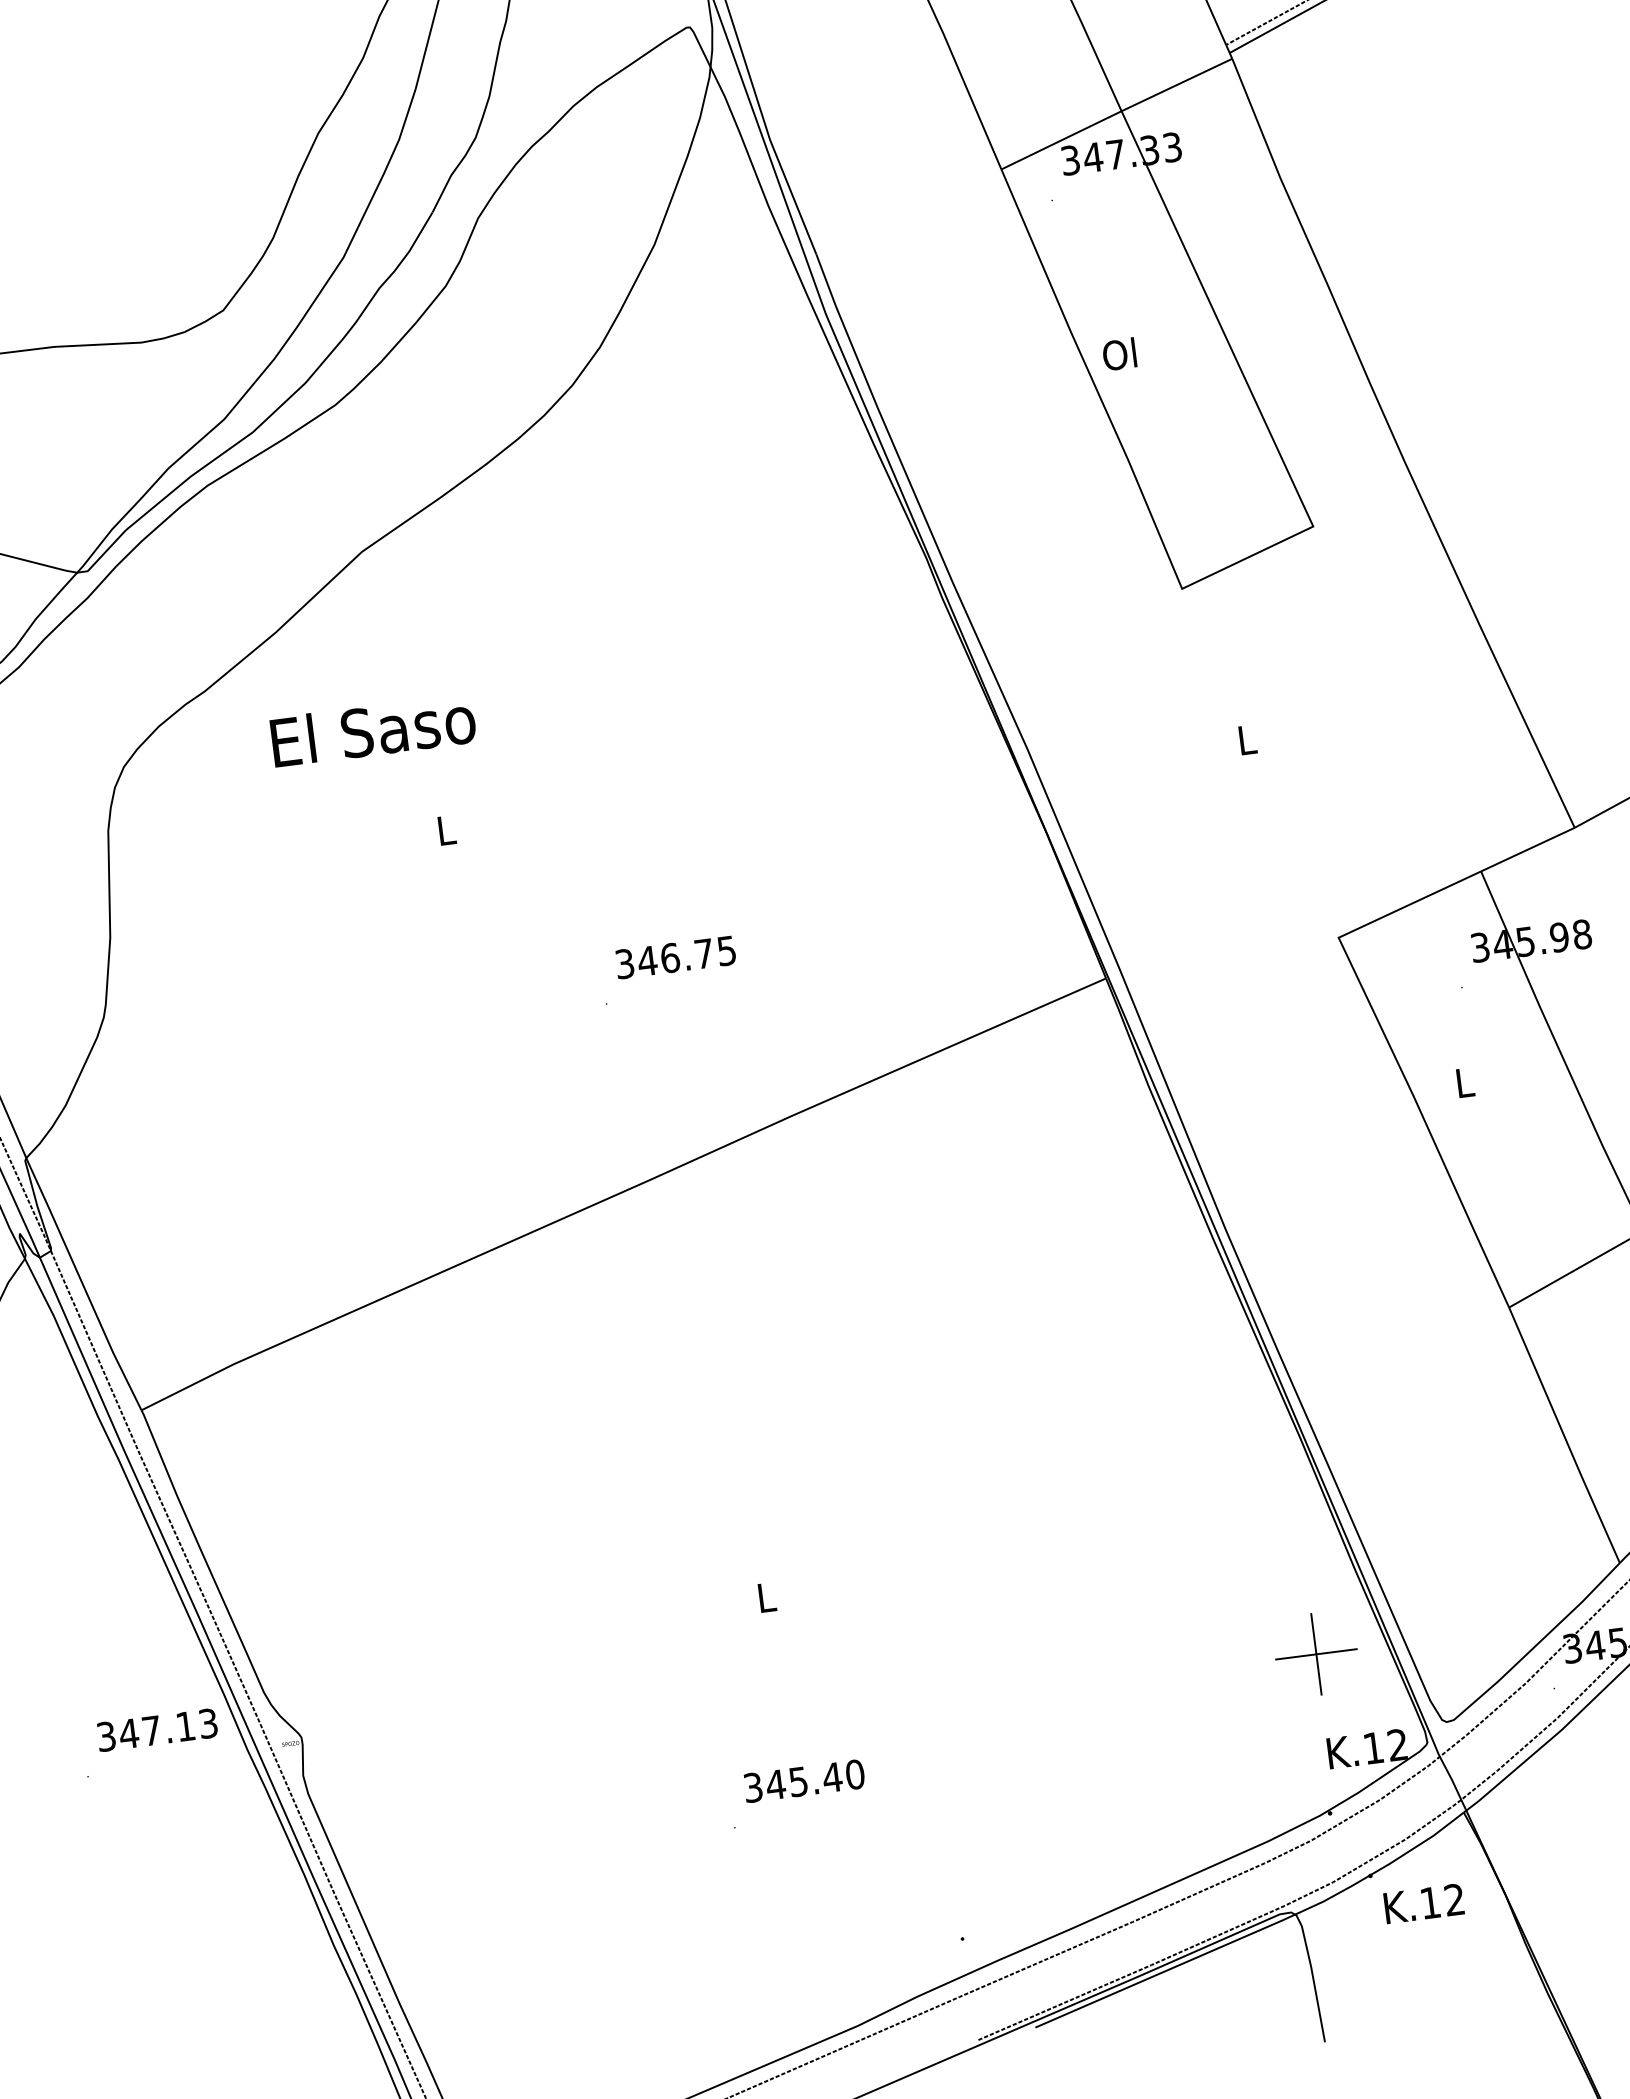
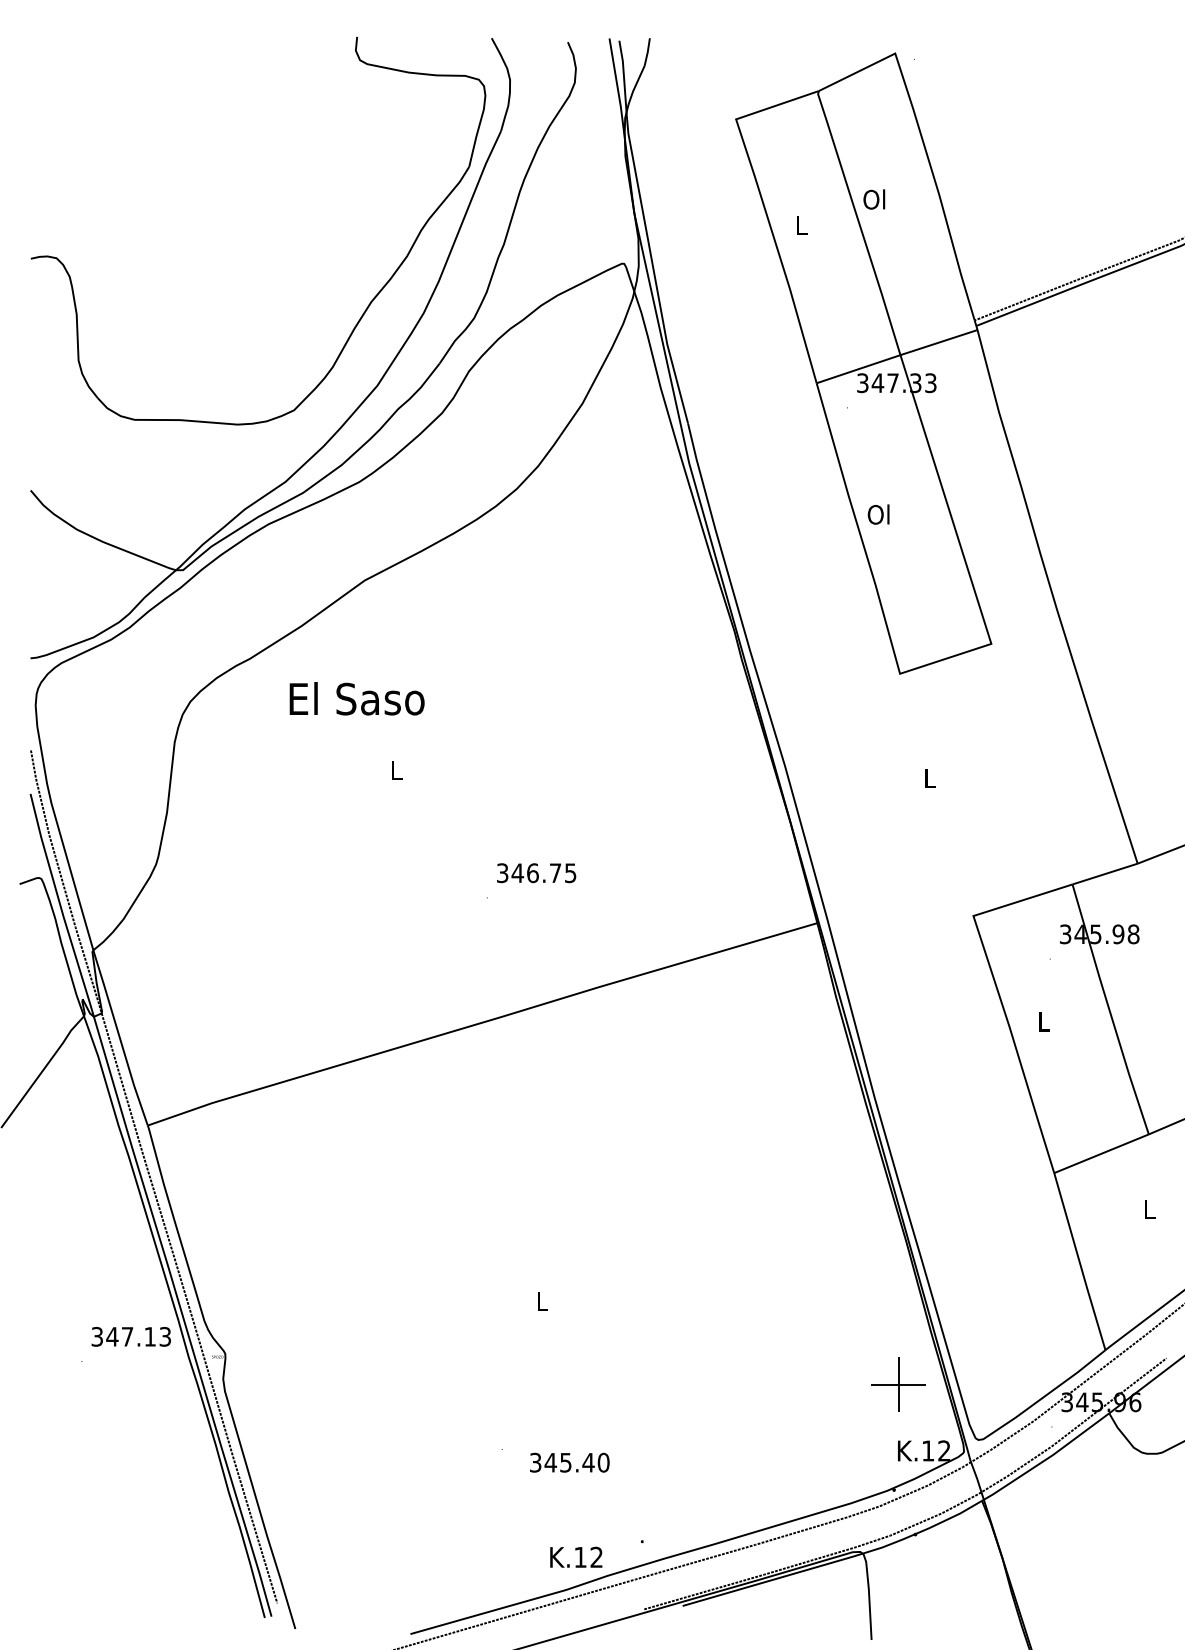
text: (803, 1780) -> (569, 1462), moved
text: (1424, 1902) -> (576, 1556), moved

